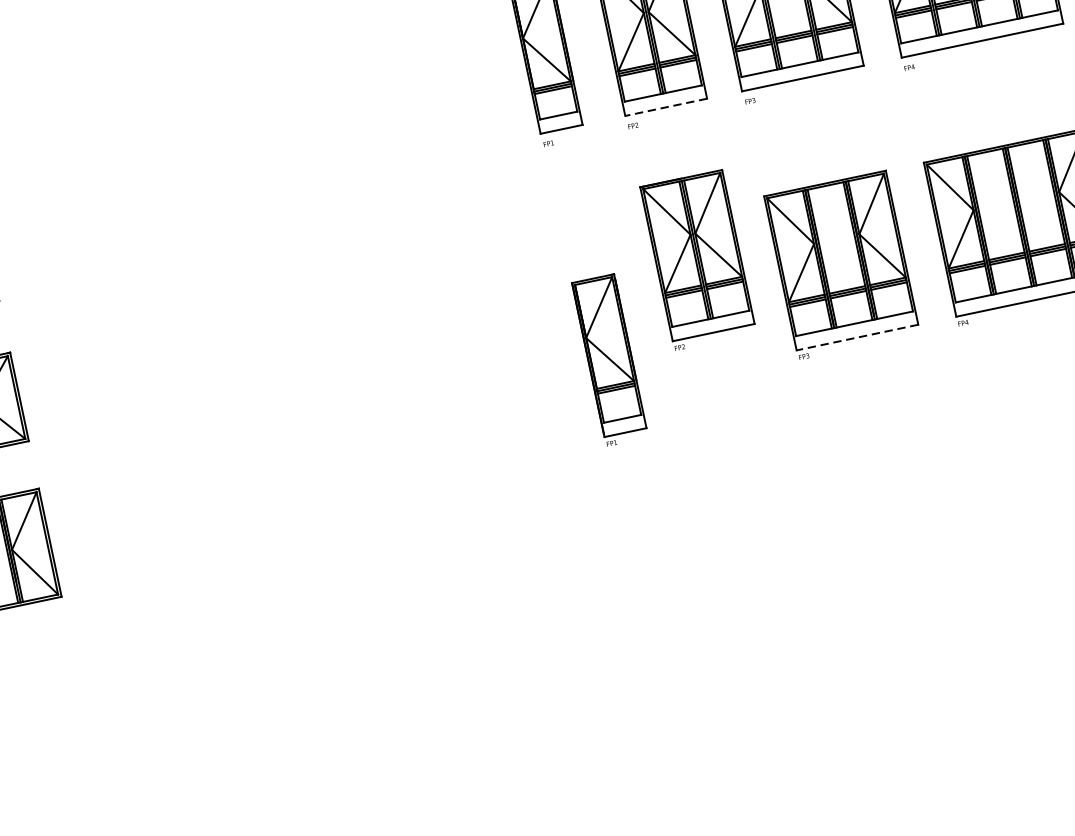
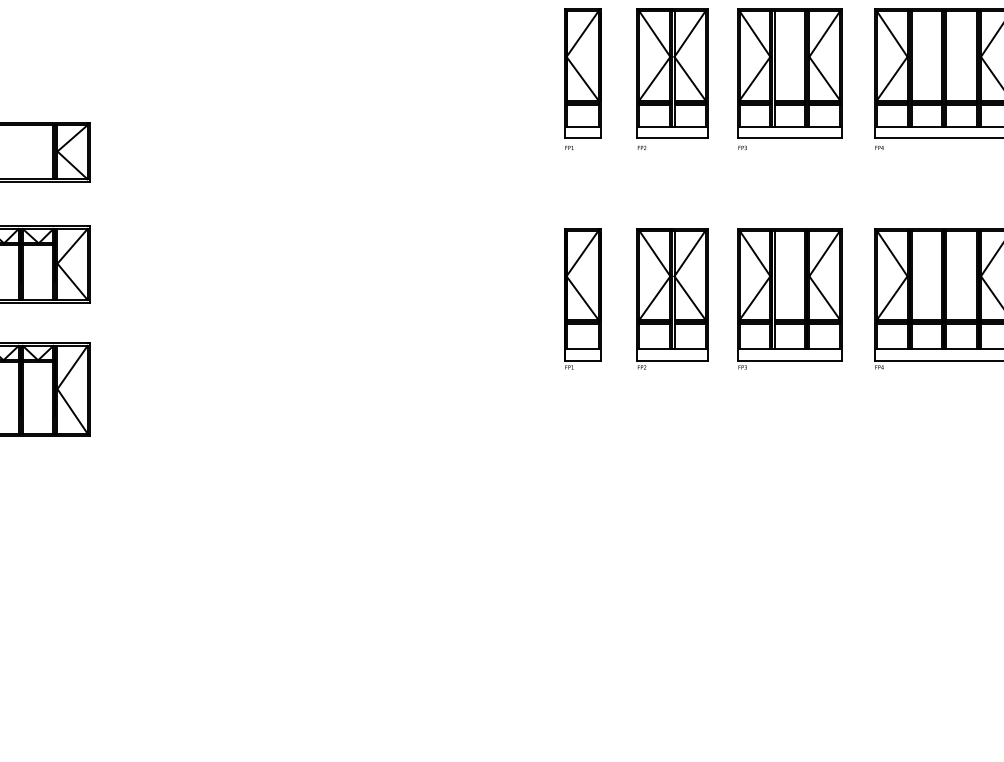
line: (665, 107) -> (671, 138), dashed -> solid
part: (698, 259) -> (672, 298), moved
line: (856, 337) -> (789, 360), dashed -> solid
part: (610, 359) -> (582, 298), moved

